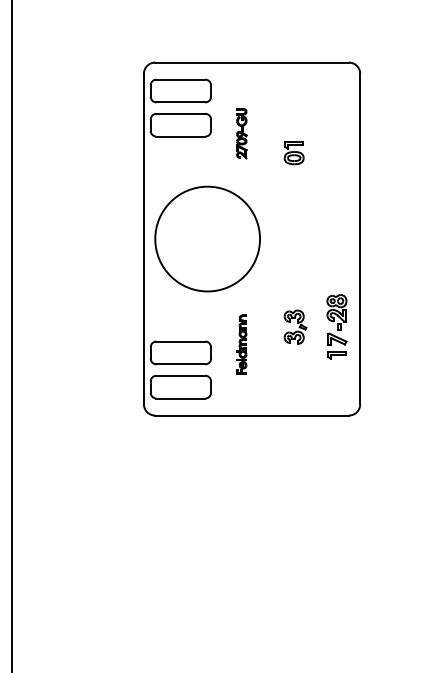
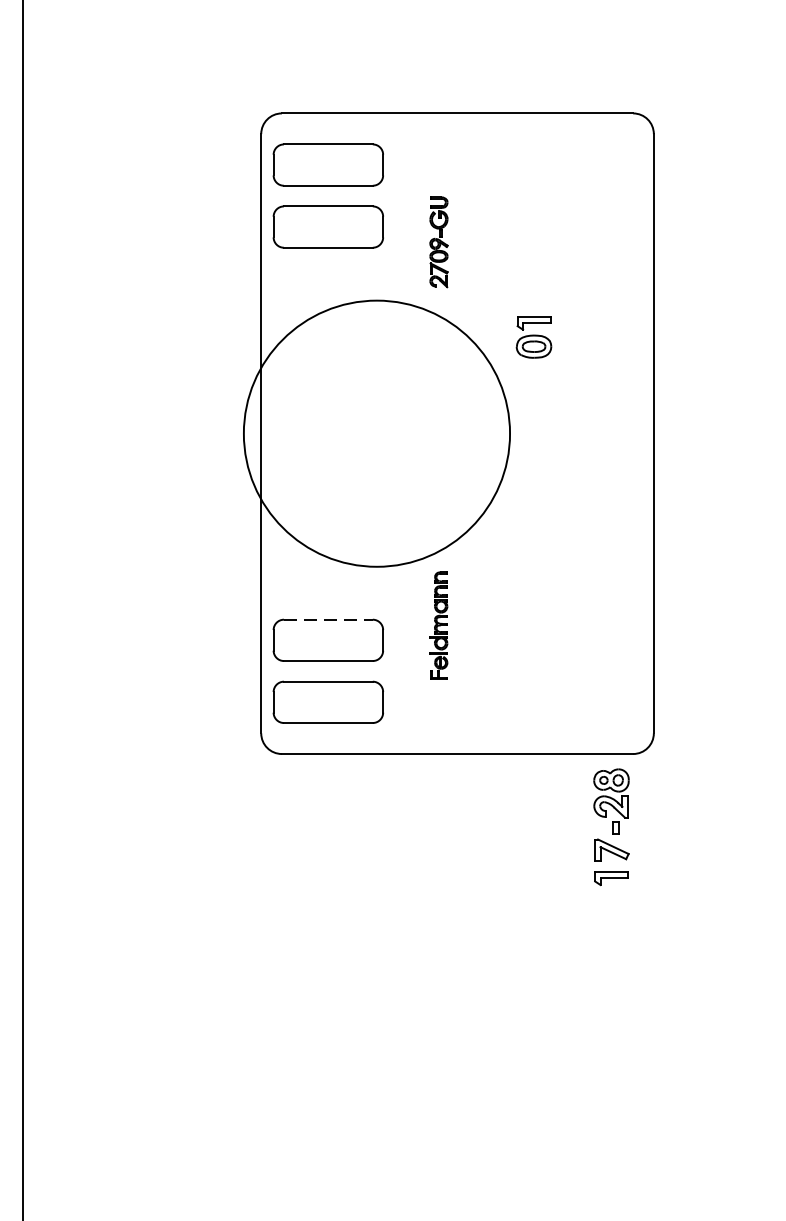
part: (293, 153) -> (532, 338), moved
circle: (207, 238) -> (376, 432), size x1.4
part: (295, 326) -> (536, 592), removed
part: (336, 326) -> (610, 826), moved
line: (181, 341) -> (329, 619), solid -> dashed

